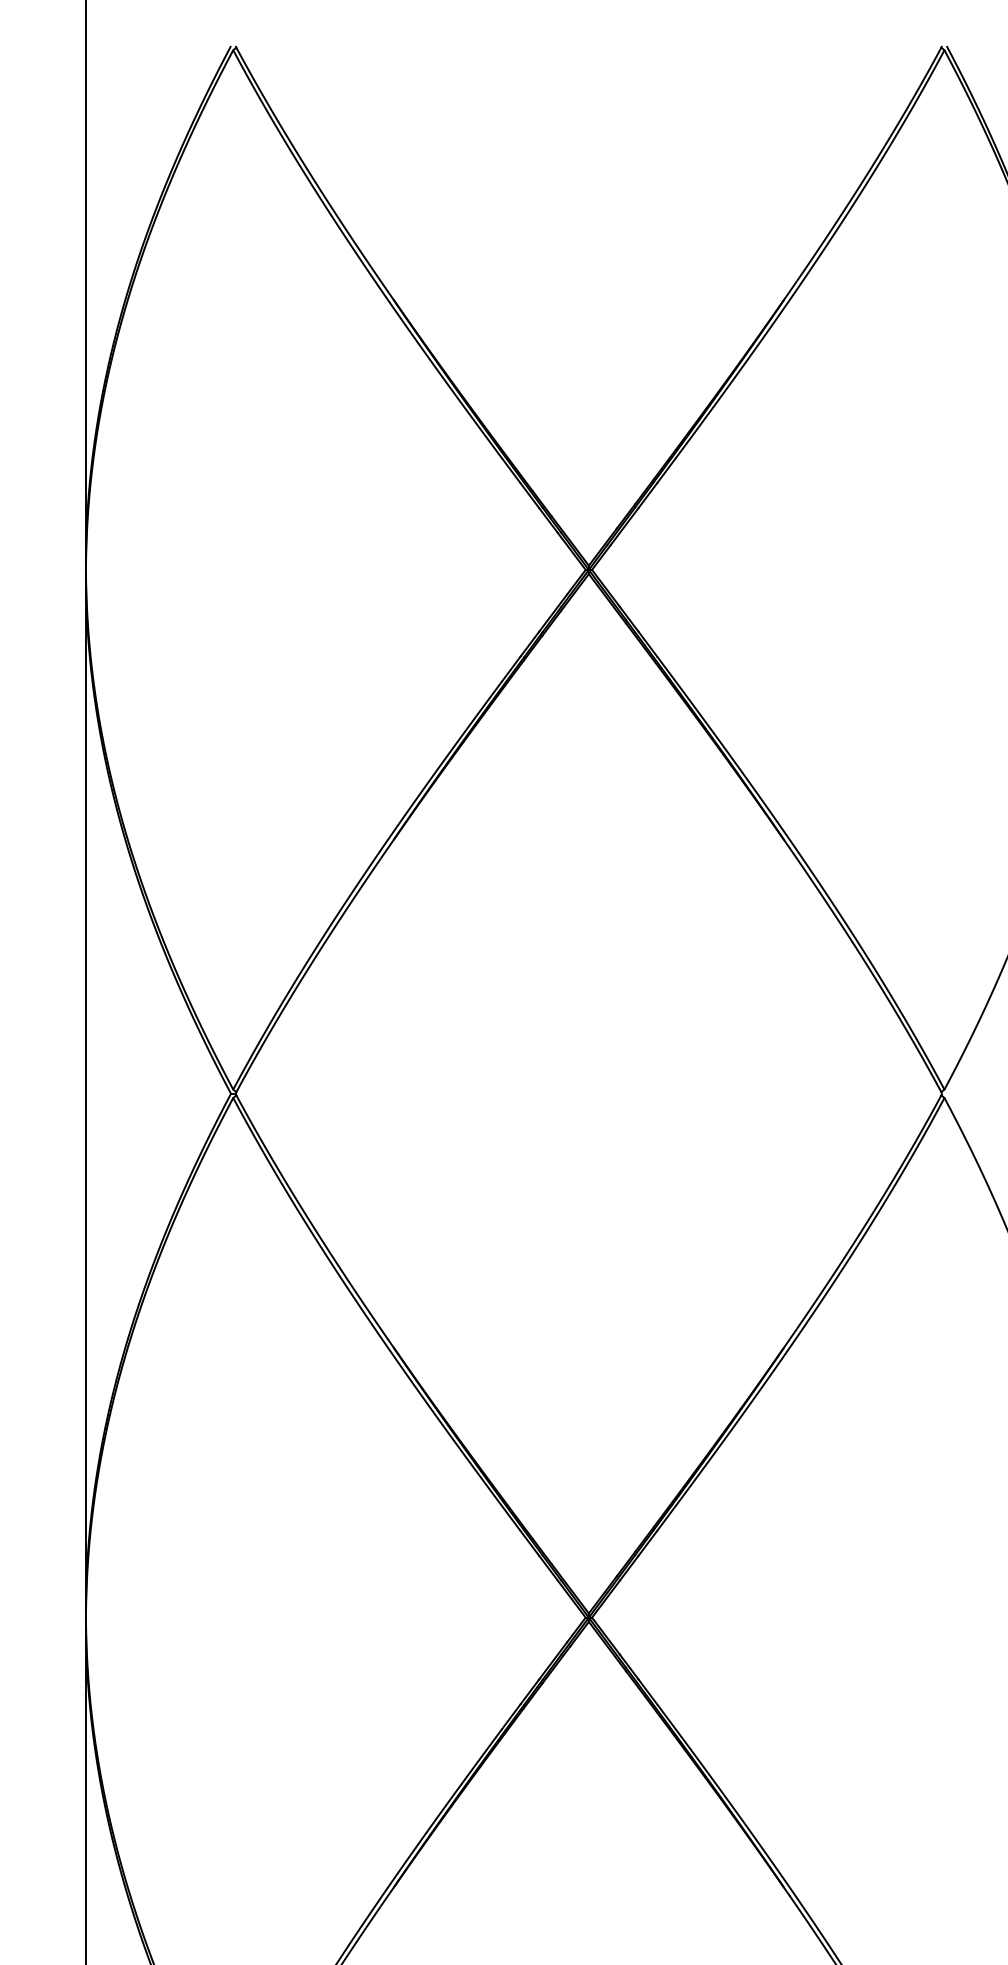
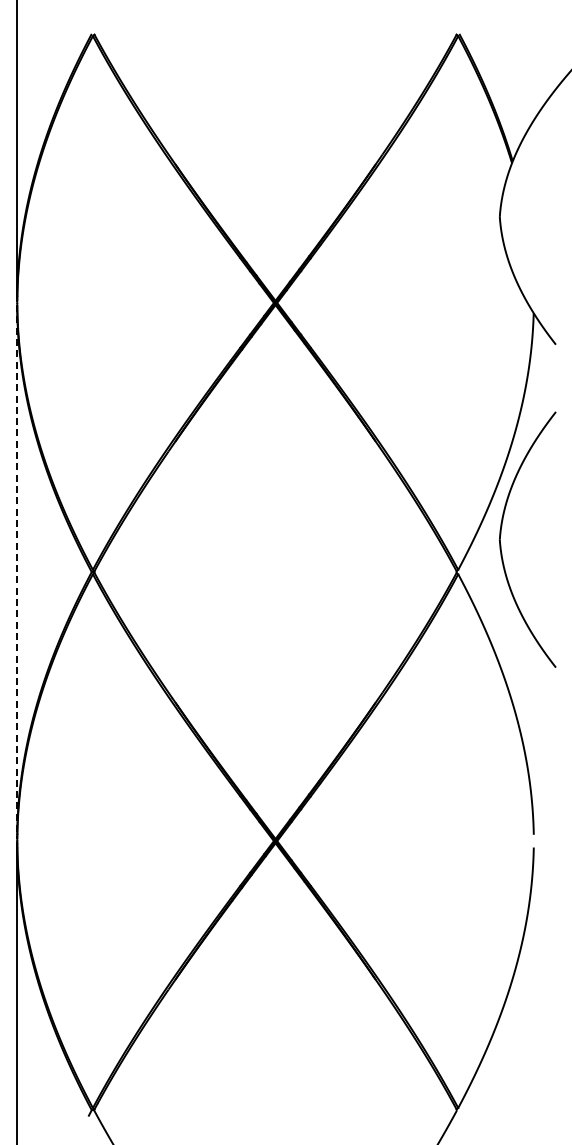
line: (86, 1094) -> (17, 572), solid -> dashed

